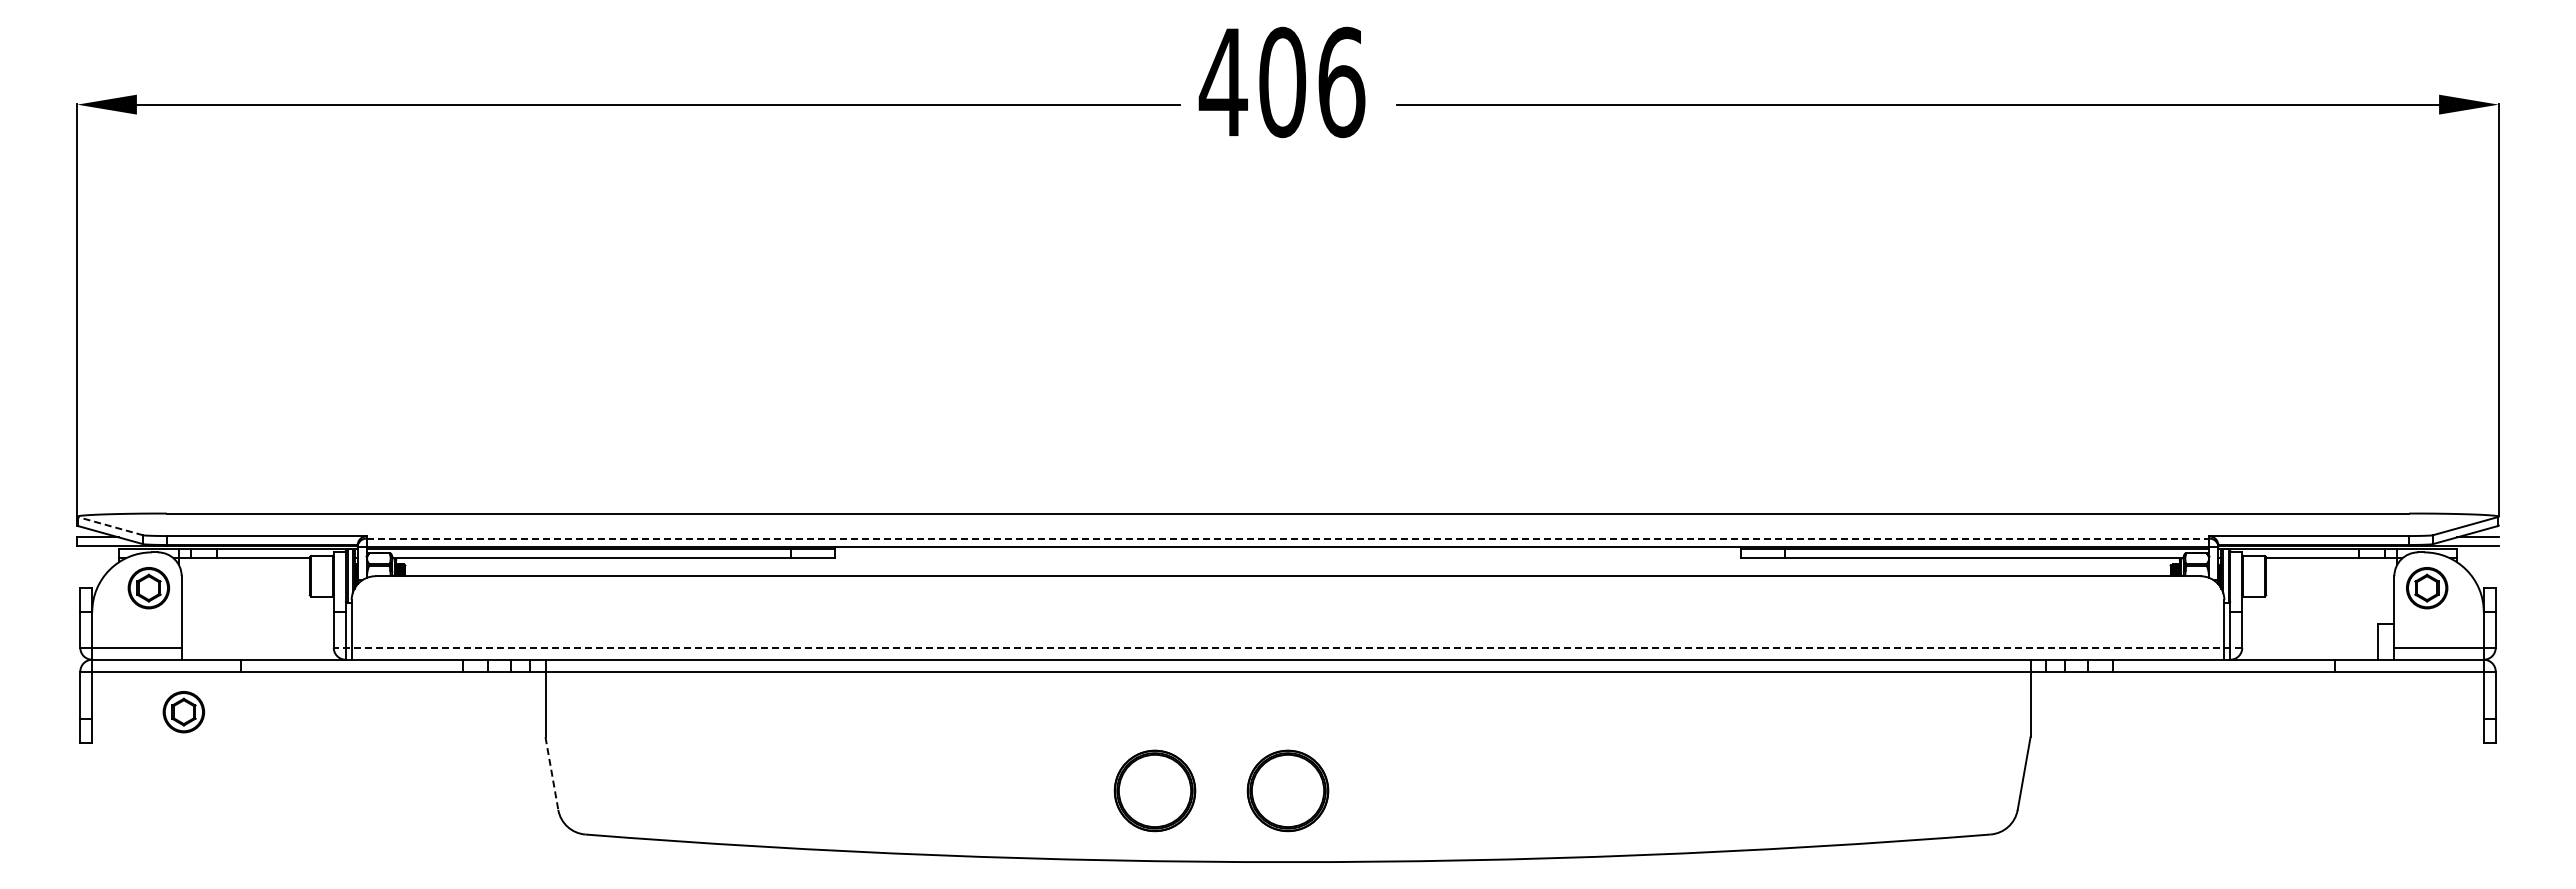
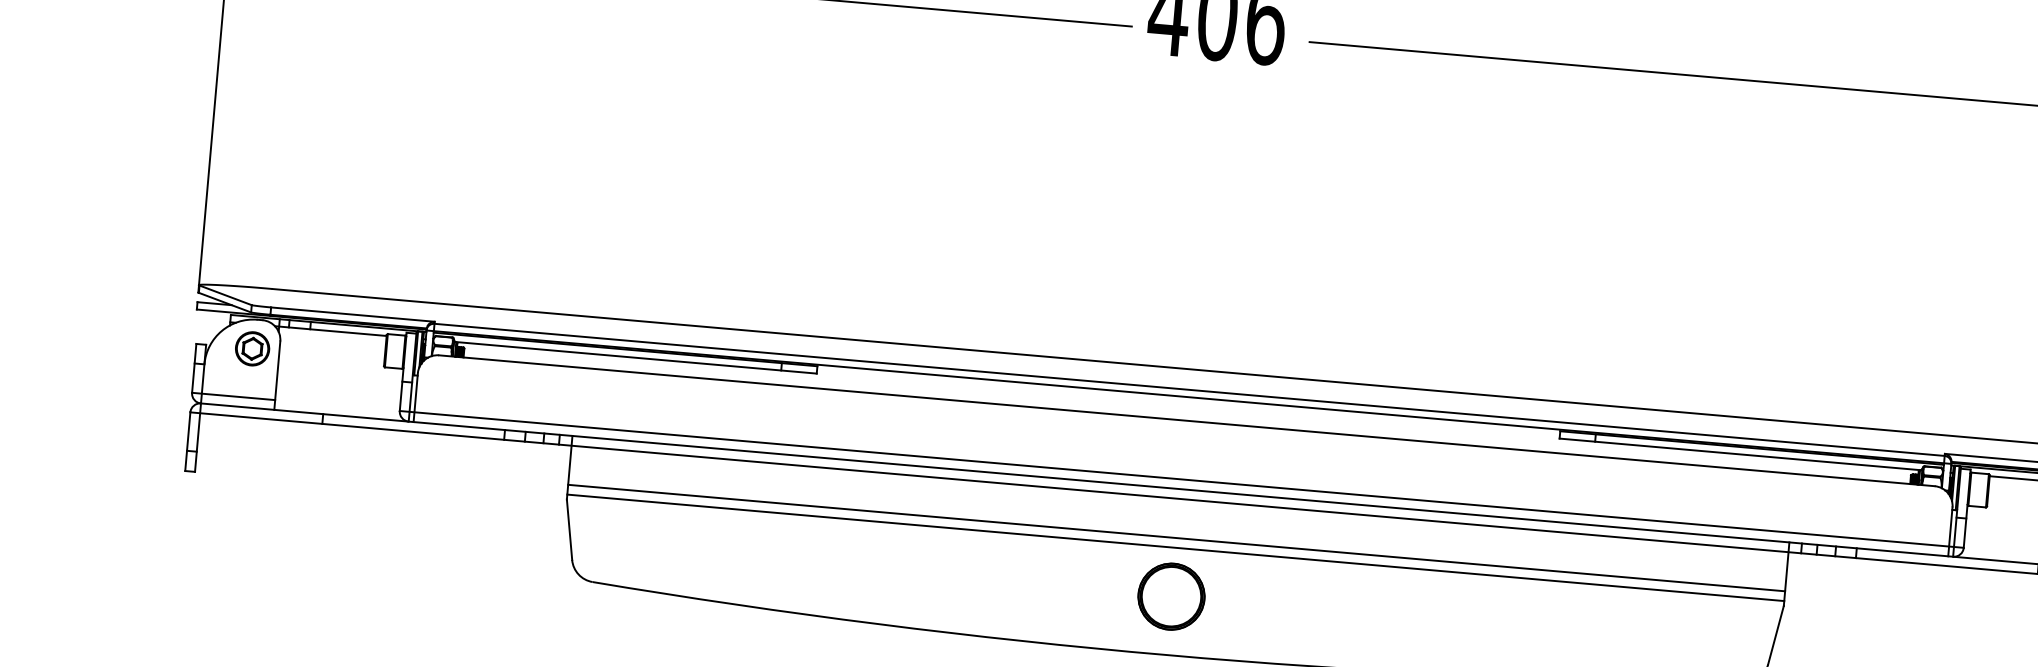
line: (110, 526) -> (225, 295), dashed -> solid
line: (1288, 538) -> (1190, 389), dashed -> solid
line: (1287, 647) -> (1181, 479), dashed -> solid
part: (183, 712) -> (272, 453), removed
line: (1287, 719) -> (1176, 538), added
line: (1287, 731) -> (1175, 547), added
line: (551, 773) -> (569, 529), dashed -> solid
part: (1154, 790) -> (1062, 586), removed

